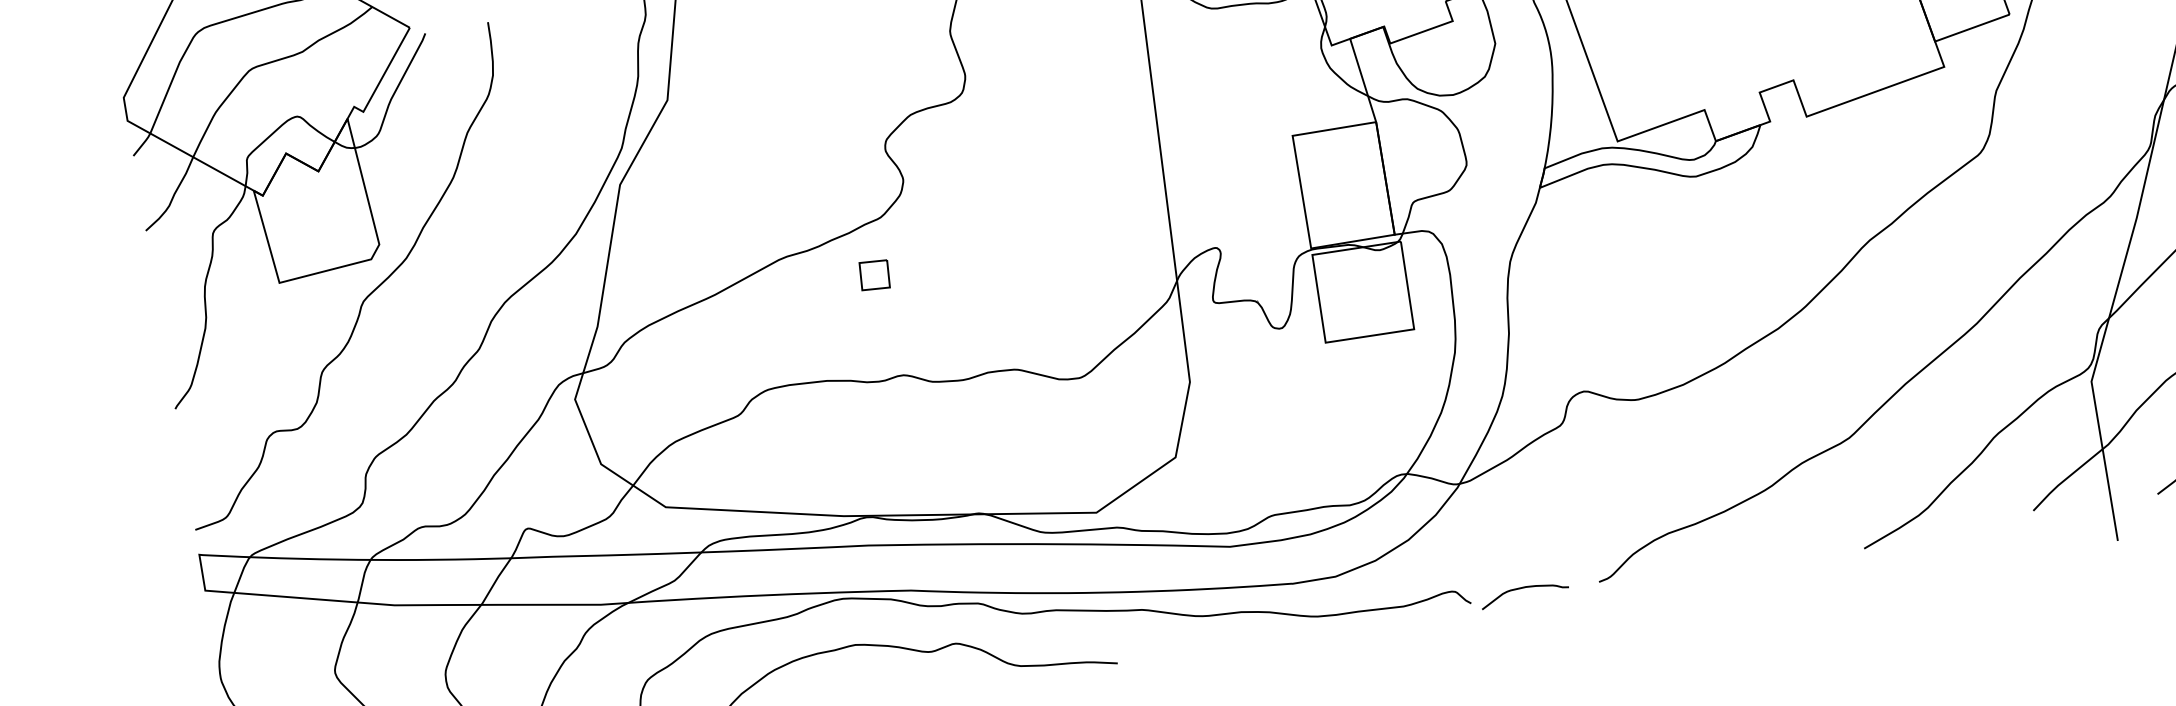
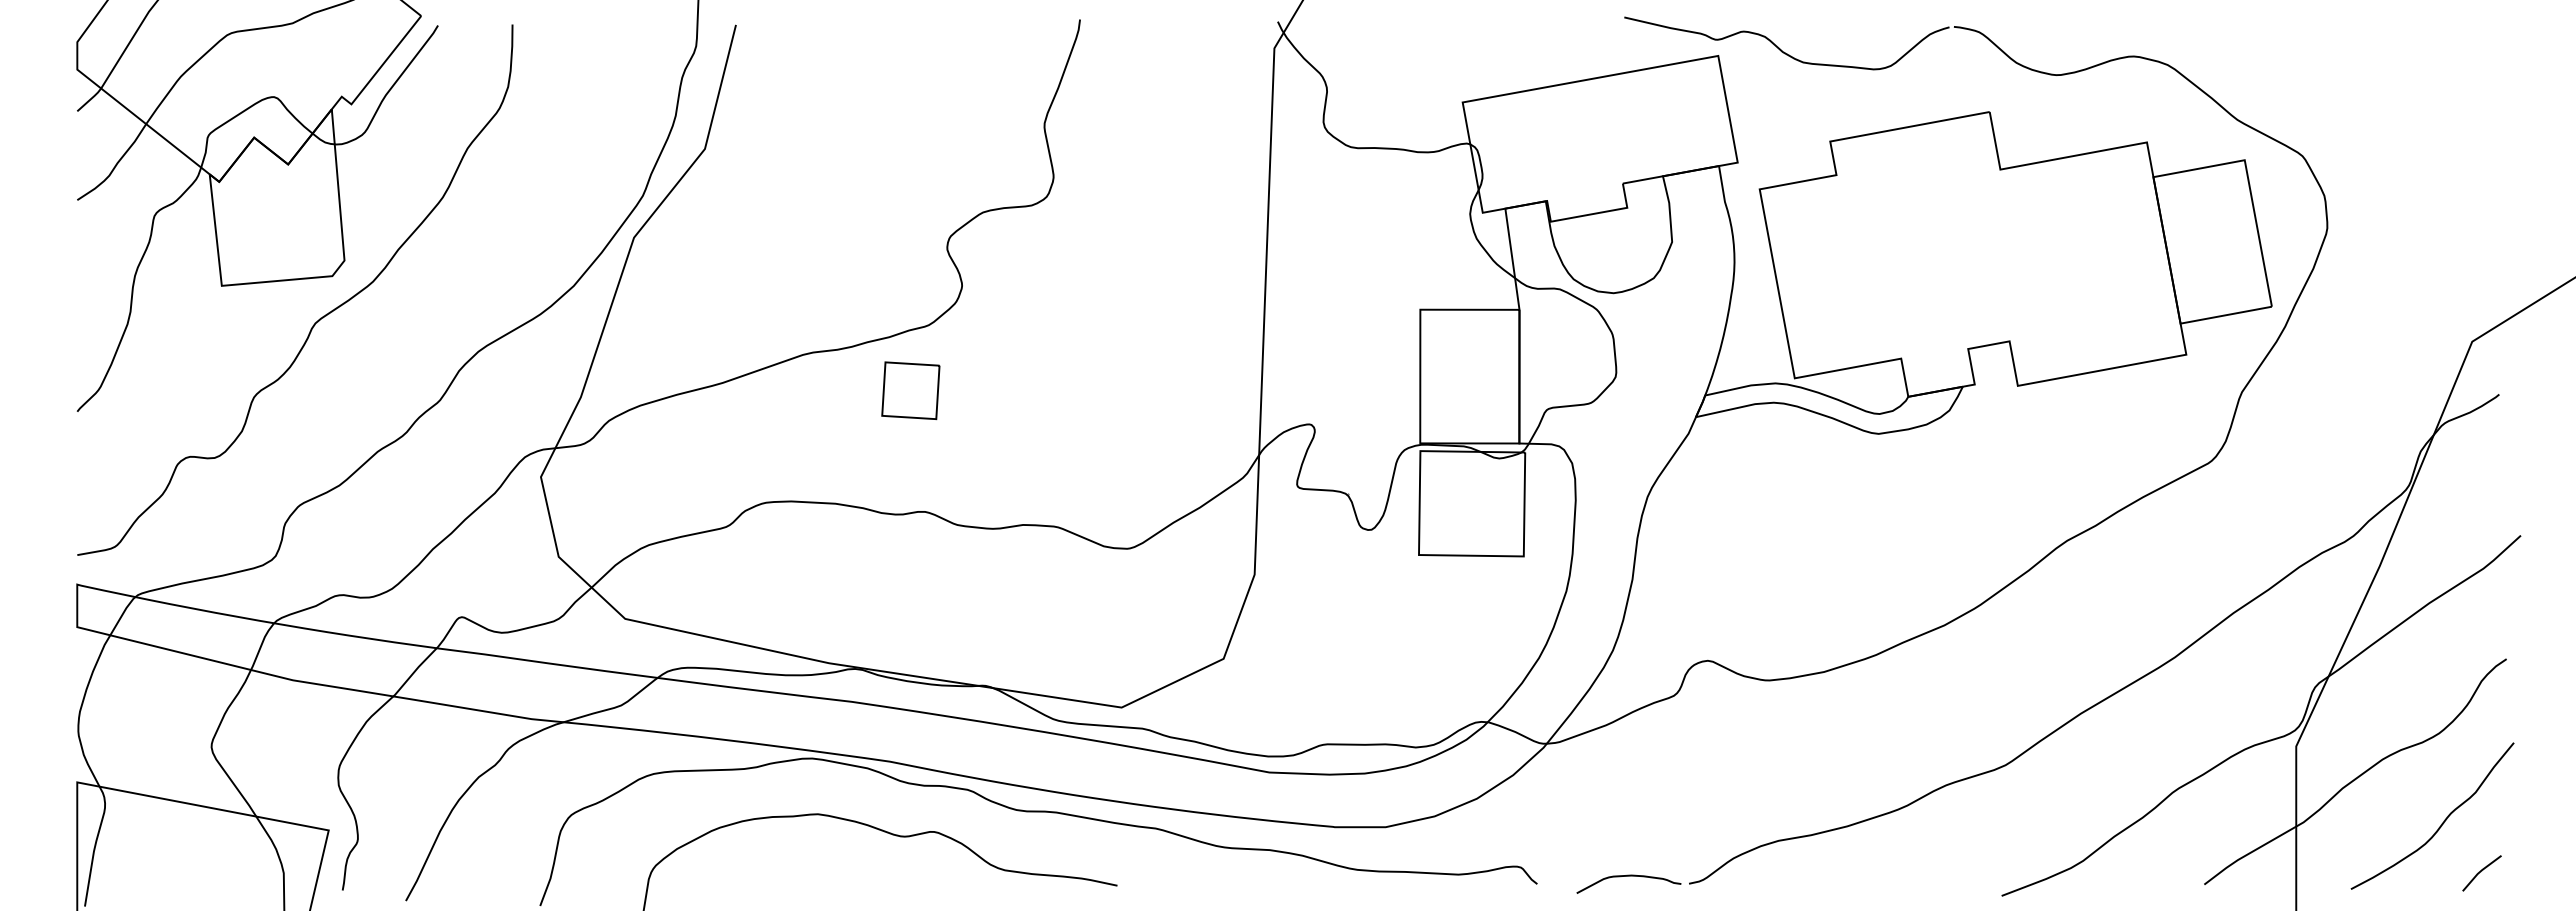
part: (874, 275) -> (910, 390), size x1.67
curve: (1523, 588) -> (1628, 876), moved

